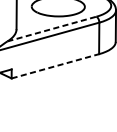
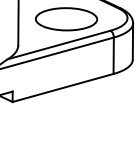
line: (52, 28) -> (59, 44), dashed -> solid
line: (55, 65) -> (63, 87), dashed -> solid

